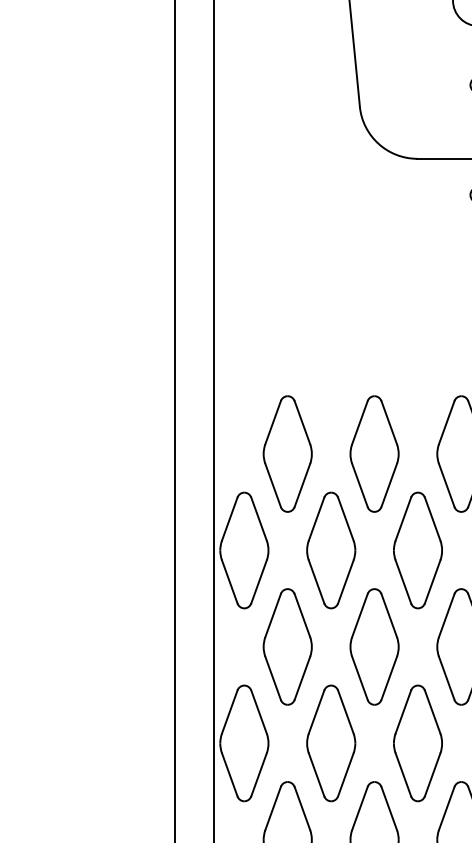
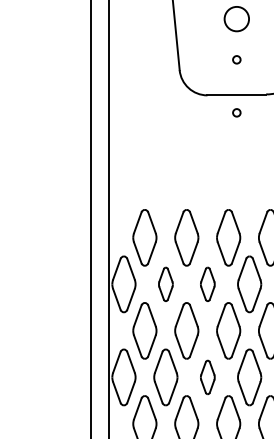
part: (330, 550) -> (165, 284), size x0.6
part: (417, 550) -> (207, 284), size x0.6
part: (417, 743) -> (207, 377), size x0.6

